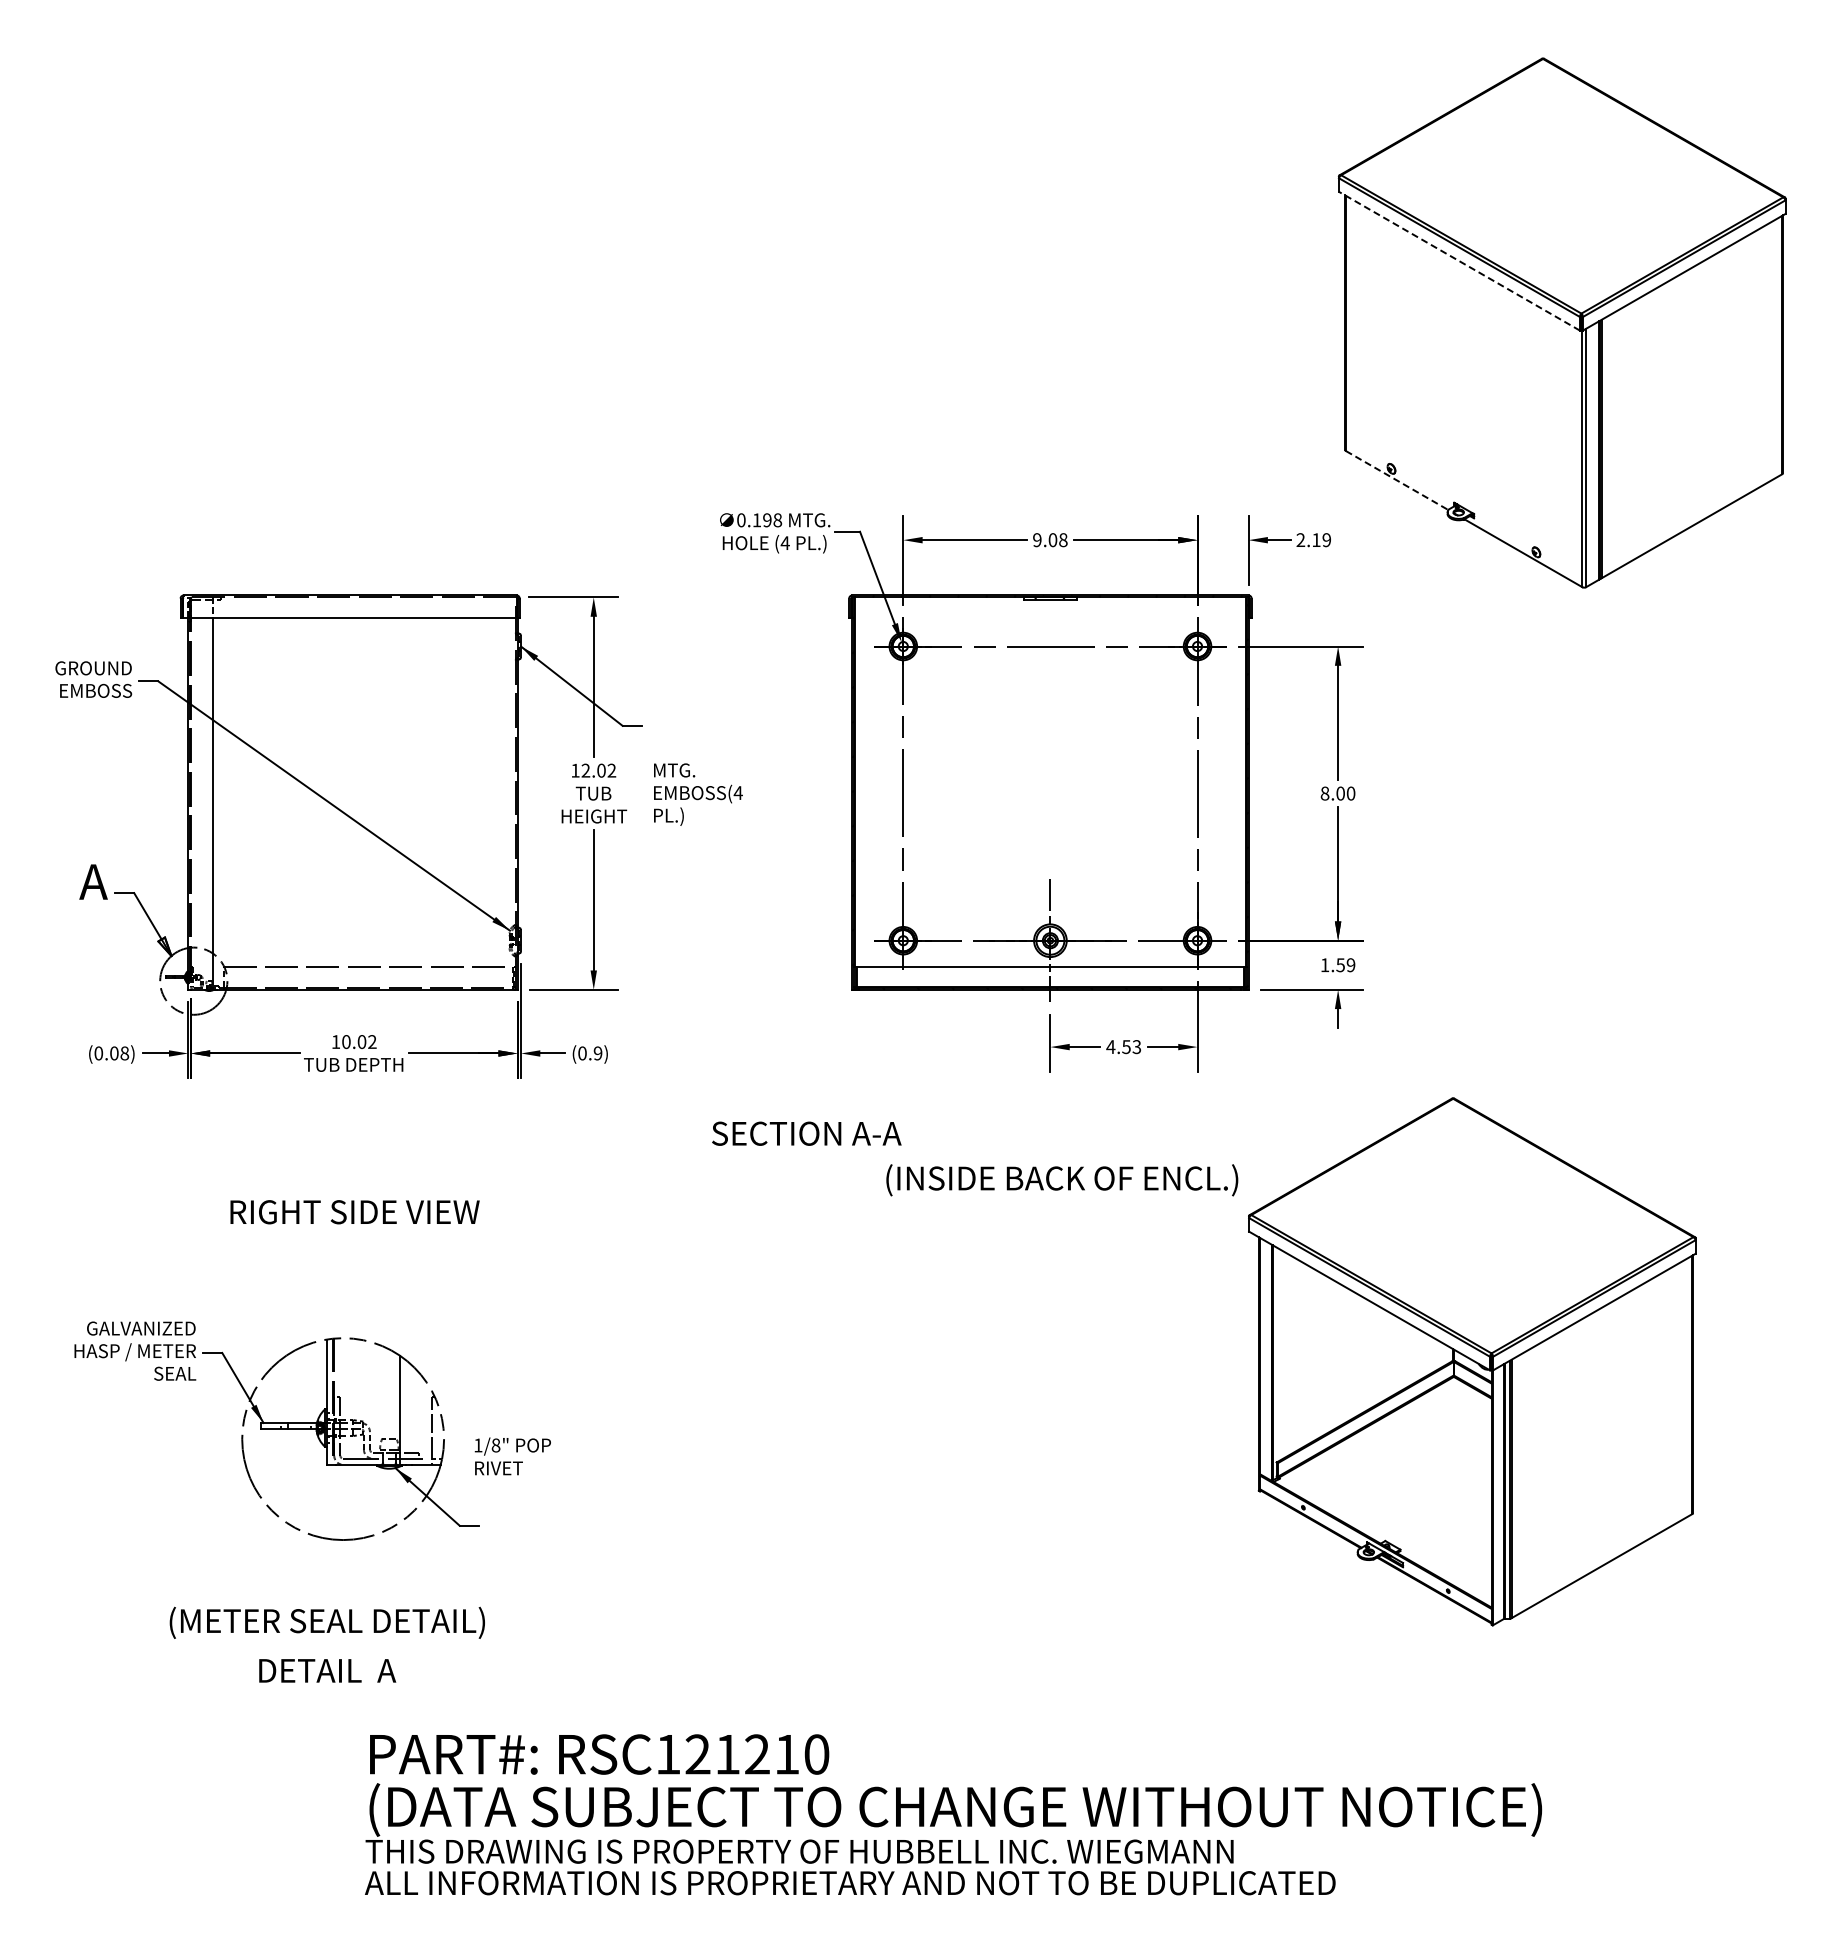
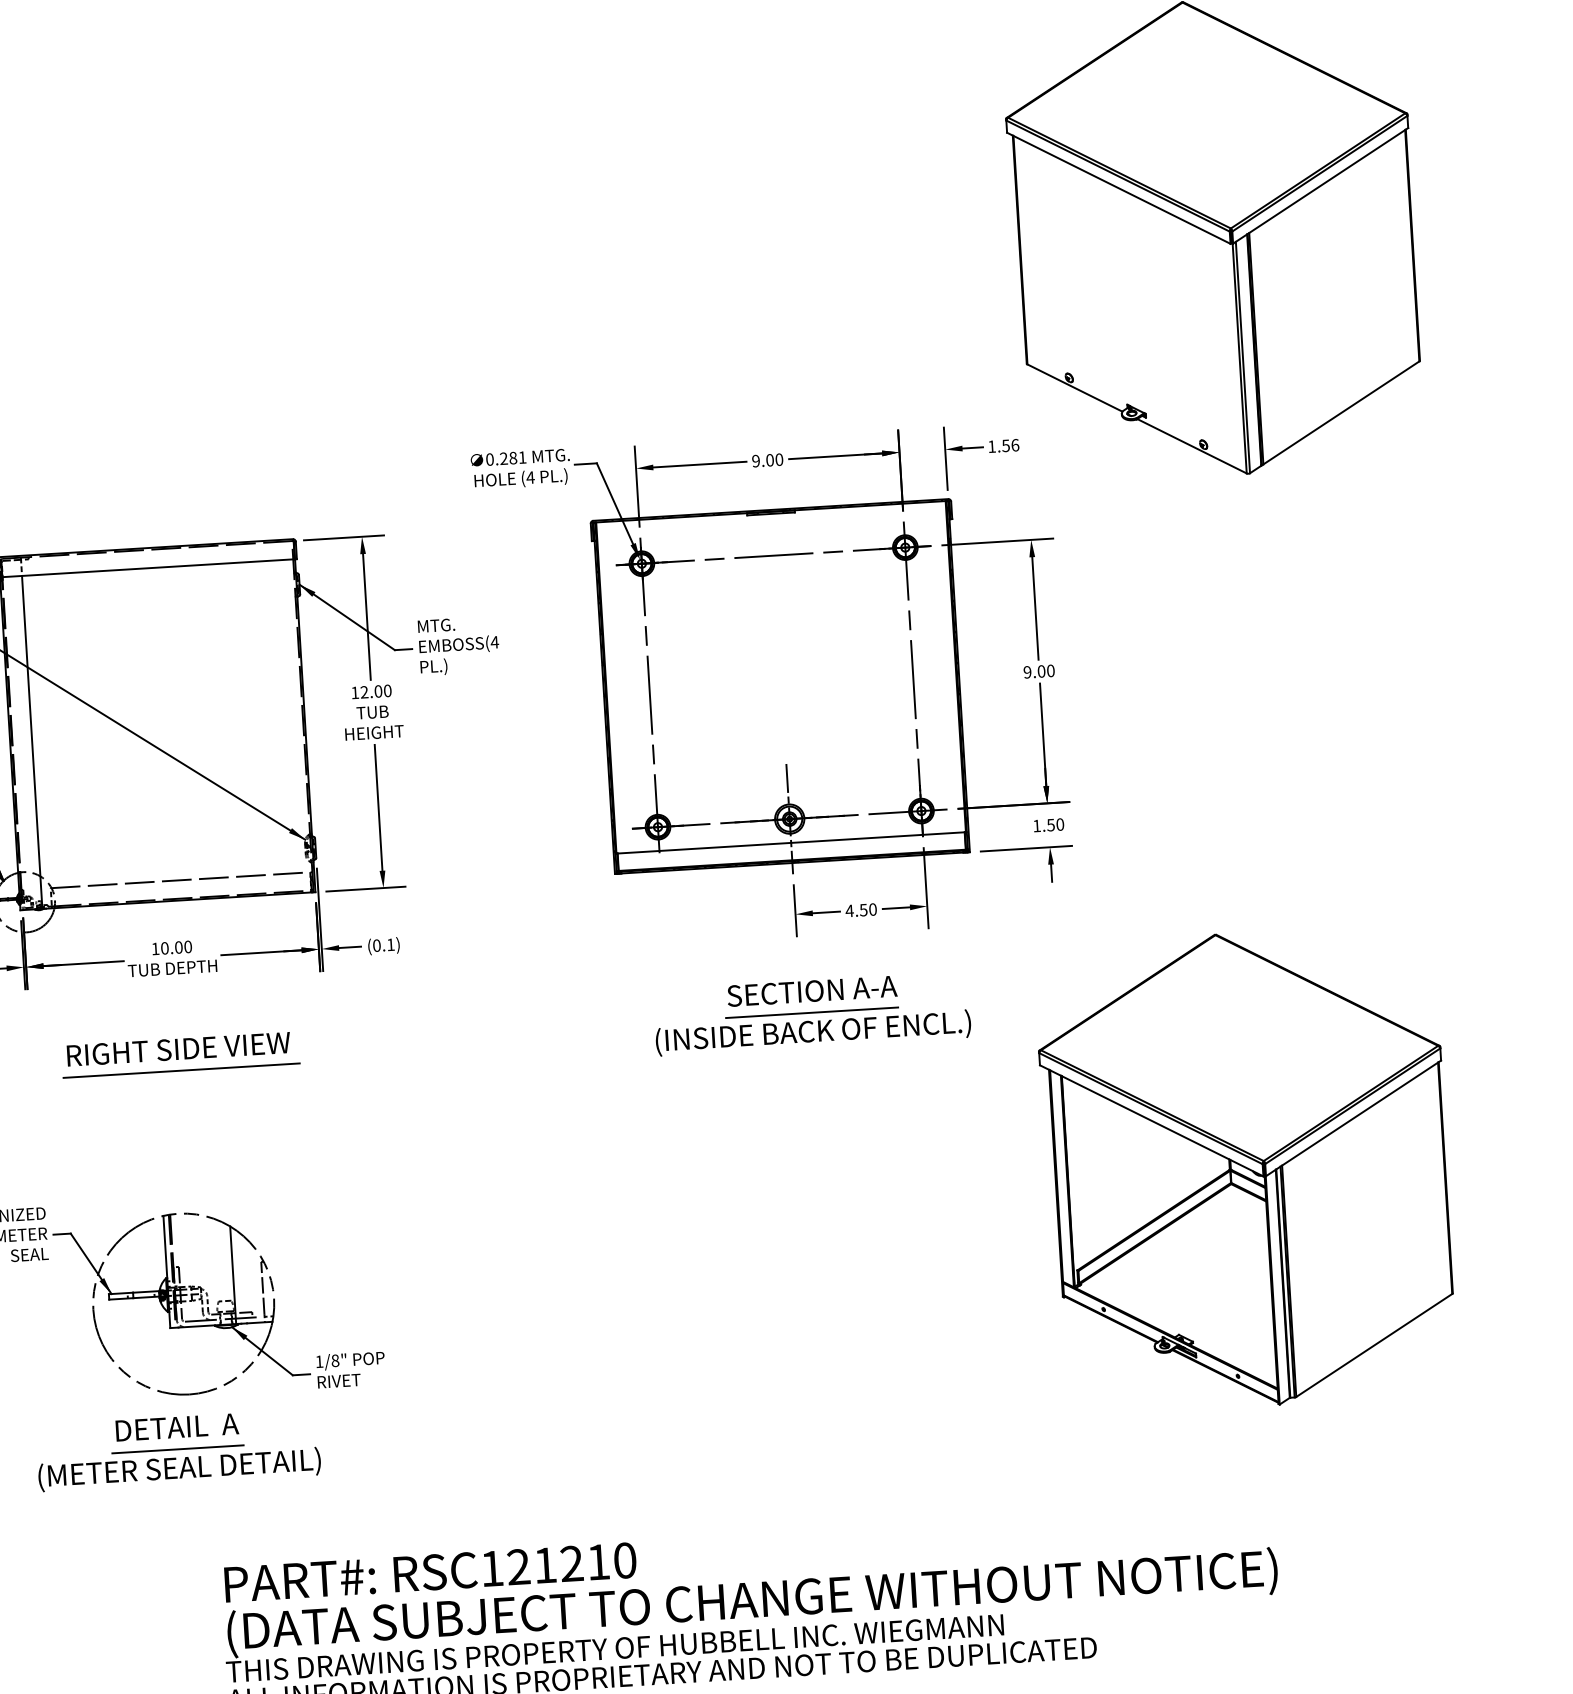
line: (1459, 260) -> (1118, 187), dashed -> solid
line: (1397, 480) -> (1075, 388), dashed -> solid
text: (767, 520) -> (513, 458), 0.198 -> 0.281
text: (1063, 539) -> (779, 459), 9.08 -> 9.00
text: (1313, 540) -> (1003, 446), 2.19 -> 1.56
text: (611, 770) -> (387, 690), 12.02 -> 12.00
text: (1324, 793) -> (1027, 672), 8.00 -> 9.00
text: (698, 794) -> (459, 645), moved
text: (1350, 965) -> (1059, 824), 1.59 -> 1.50
text: (372, 1042) -> (188, 947), 10.02 -> 10.00
text: (1136, 1046) -> (872, 909), 4.53 -> 4.50
text: (597, 1053) -> (390, 944), (0.9) -> (0.1)
text: (806, 1133) -> (811, 991), moved
line: (1062, 1157) -> (812, 1012), added
line: (356, 1179) -> (181, 1070), added
text: (354, 1212) -> (178, 1049), moved
part: (1472, 1361) -> (1247, 1169), moved
text: (512, 1456) -> (350, 1369), moved
line: (326, 1600) -> (177, 1449), added
text: (327, 1670) -> (177, 1427), moved

